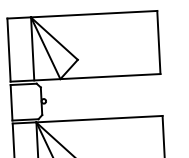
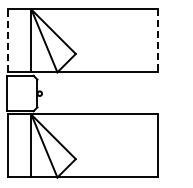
line: (158, 42) -> (157, 40), solid -> dashed
line: (8, 49) -> (7, 40), solid -> dashed

